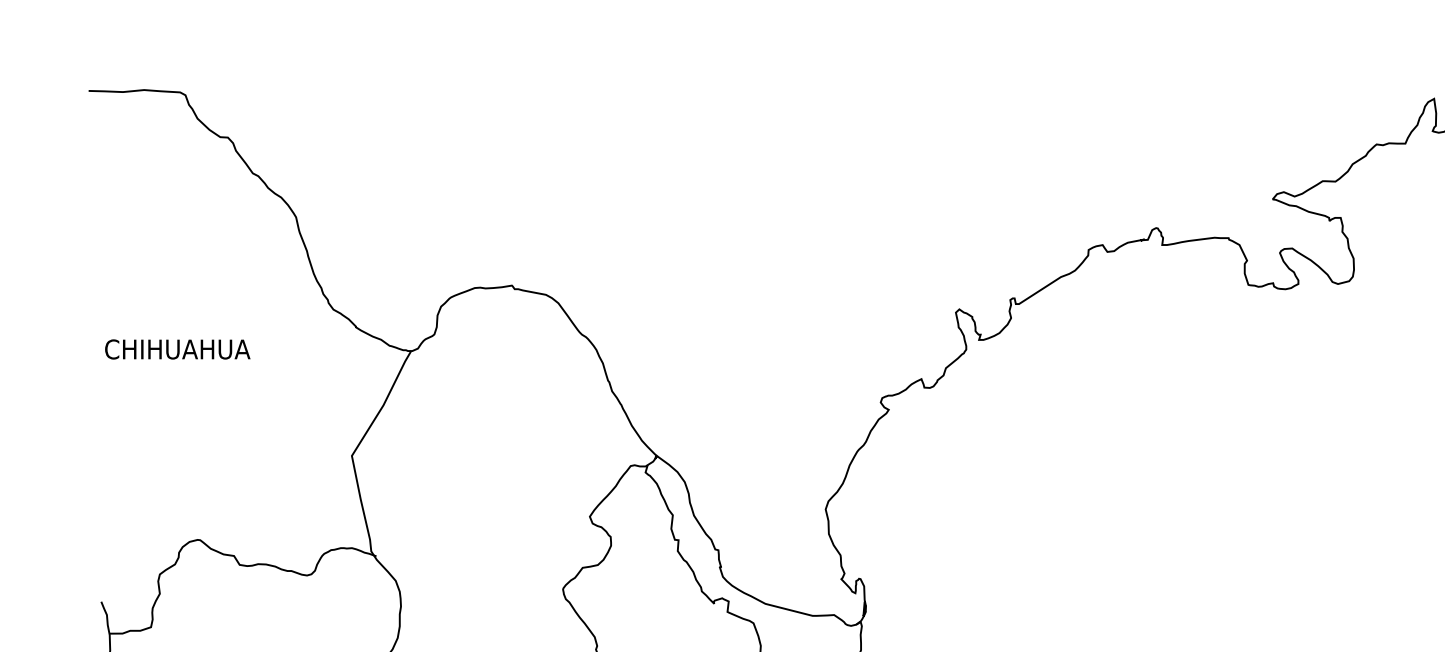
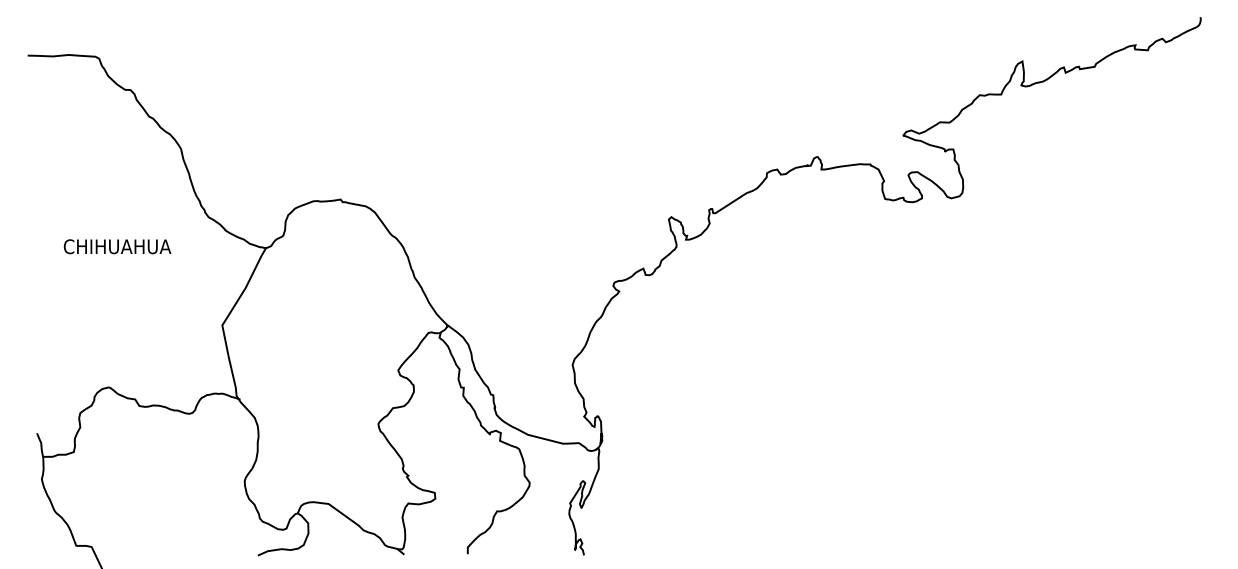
text: (177, 349) -> (117, 246), moved

